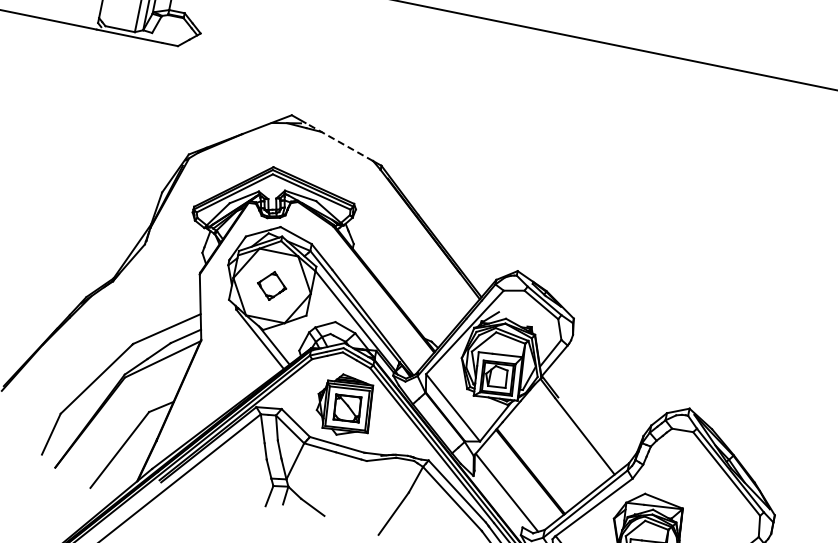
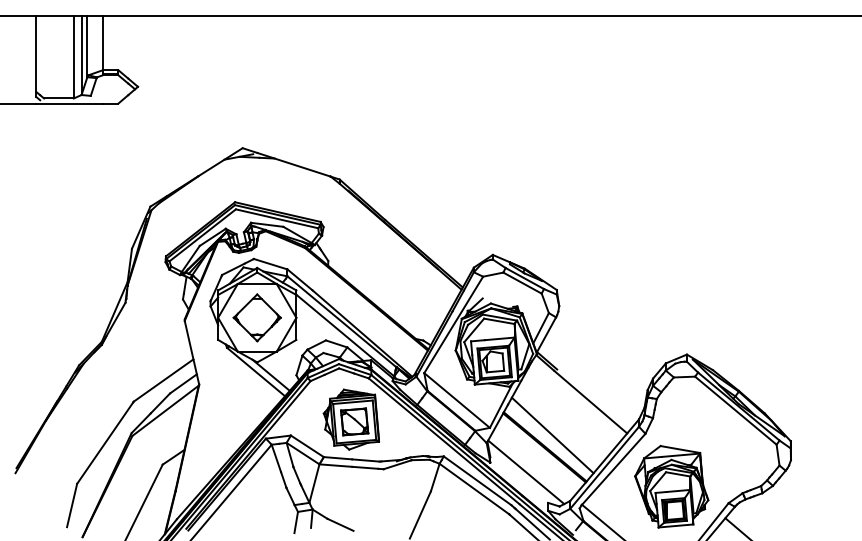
line: (338, 141) -> (293, 164), dashed -> solid
part: (271, 285) -> (256, 317), size x1.67
line: (540, 461) -> (552, 435), added

